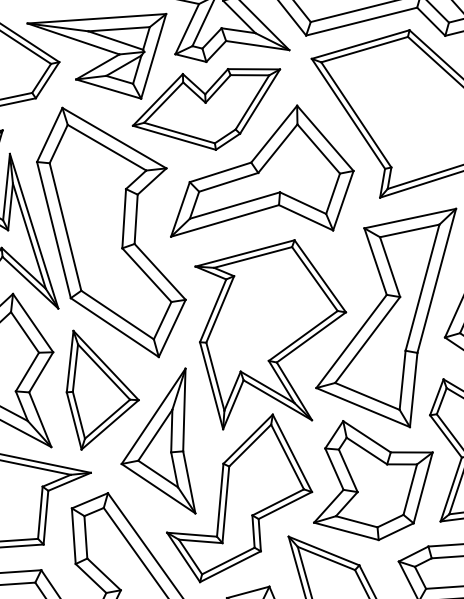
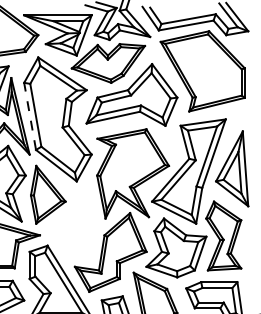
line: (54, 228) -> (30, 115), solid -> dashed
part: (155, 442) -> (72, 222), removed

